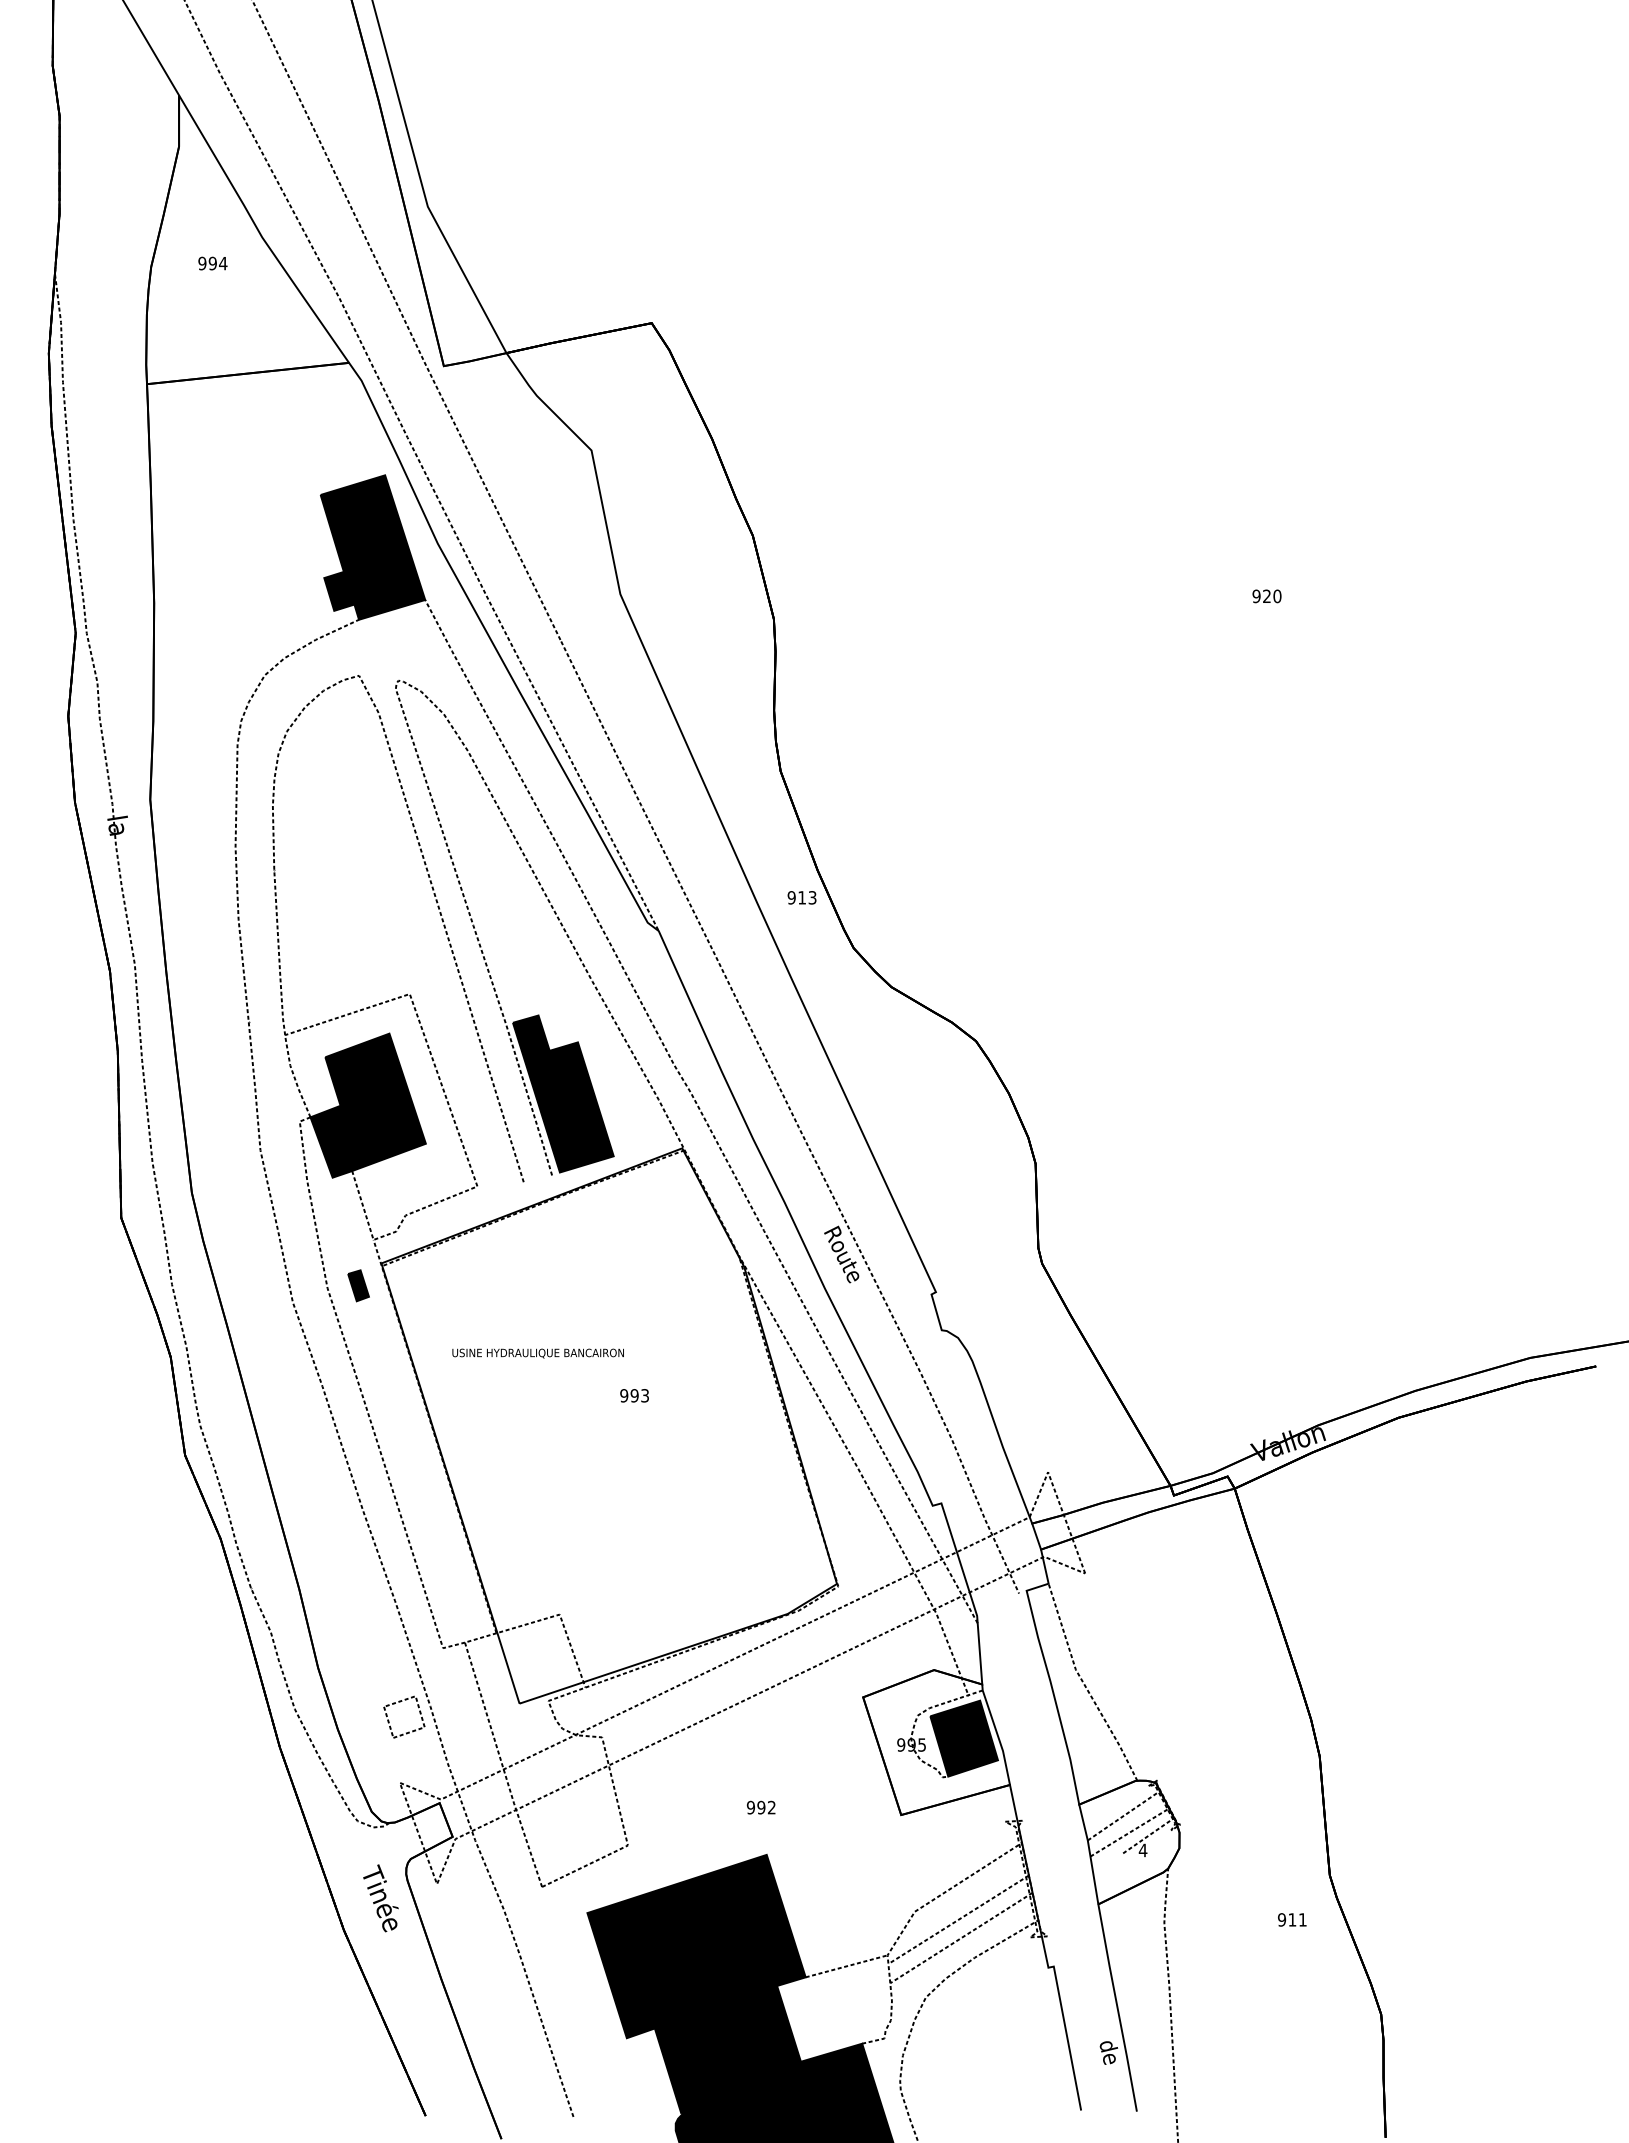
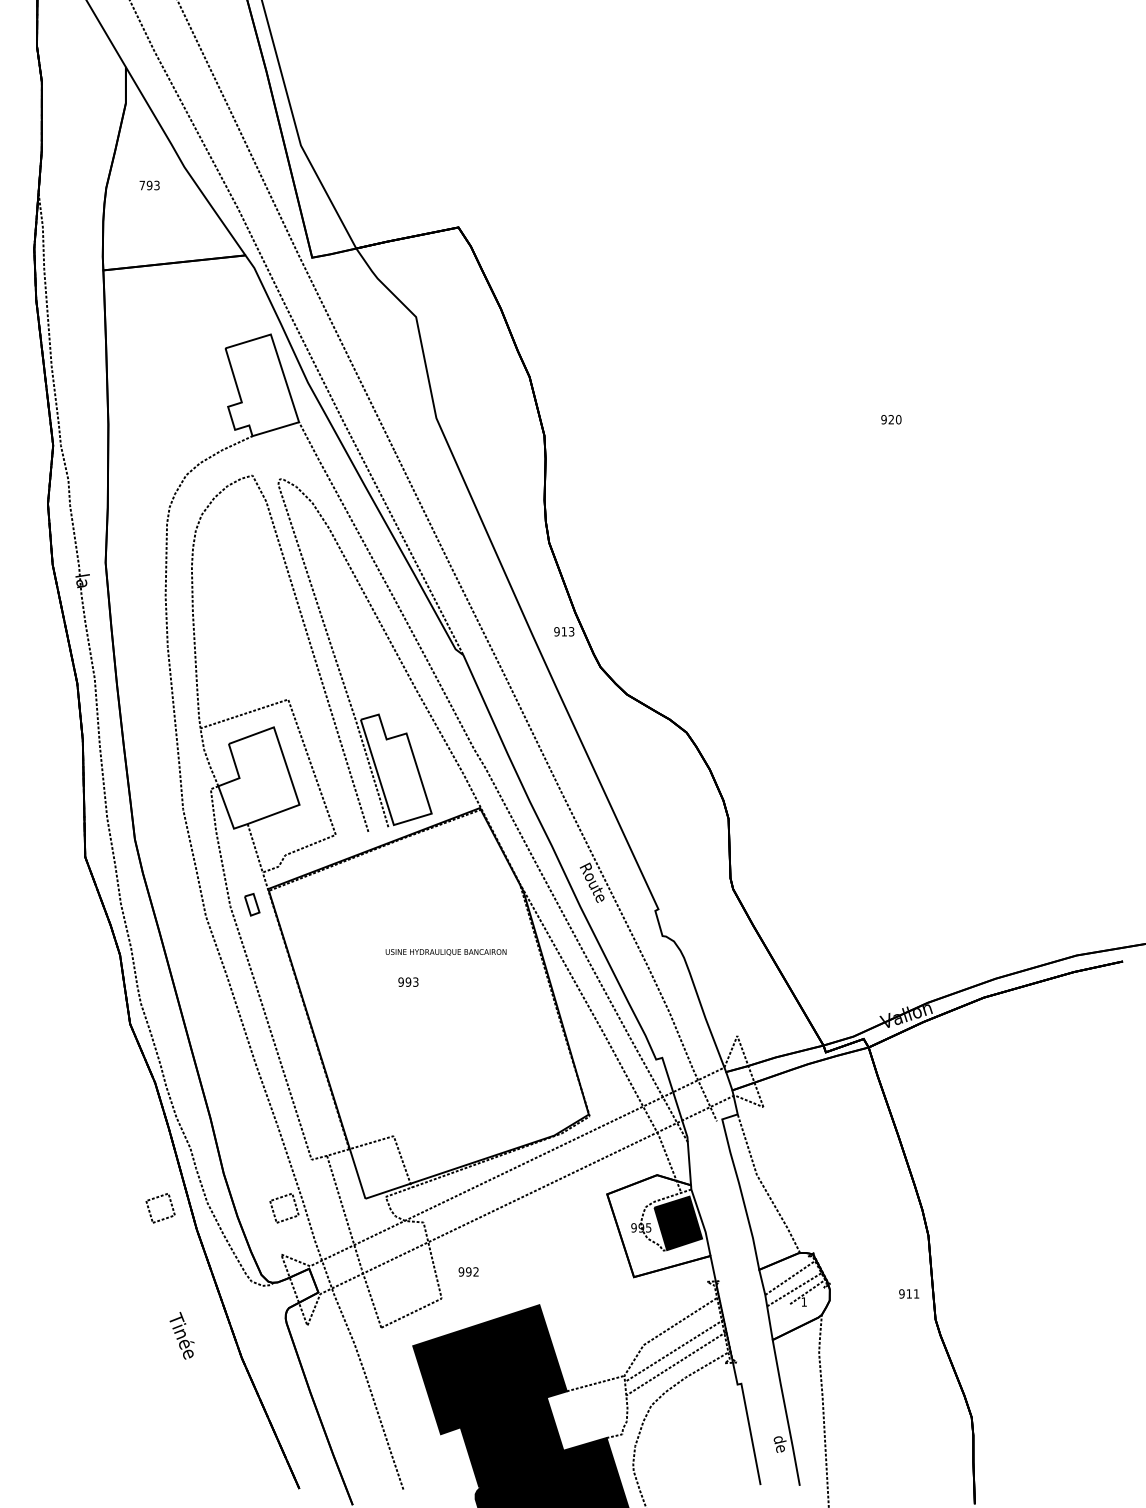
text: (212, 263) -> (149, 185), 994 -> 793
fill: (372, 547) -> (262, 385), removed
fill: (562, 1093) -> (395, 769), removed
fill: (367, 1105) -> (258, 777), removed
fill: (358, 1285) -> (252, 904), removed
text: (537, 1353) -> (445, 952), moved
text: (634, 1395) -> (408, 981), moved
part: (224, 1702) -> (157, 1197), added
text: (760, 1807) -> (468, 1271), moved
text: (1142, 1850) -> (803, 1302), 4 -> 1
text: (380, 1898) -> (181, 1335), moved
text: (1292, 1919) -> (909, 1293), moved

